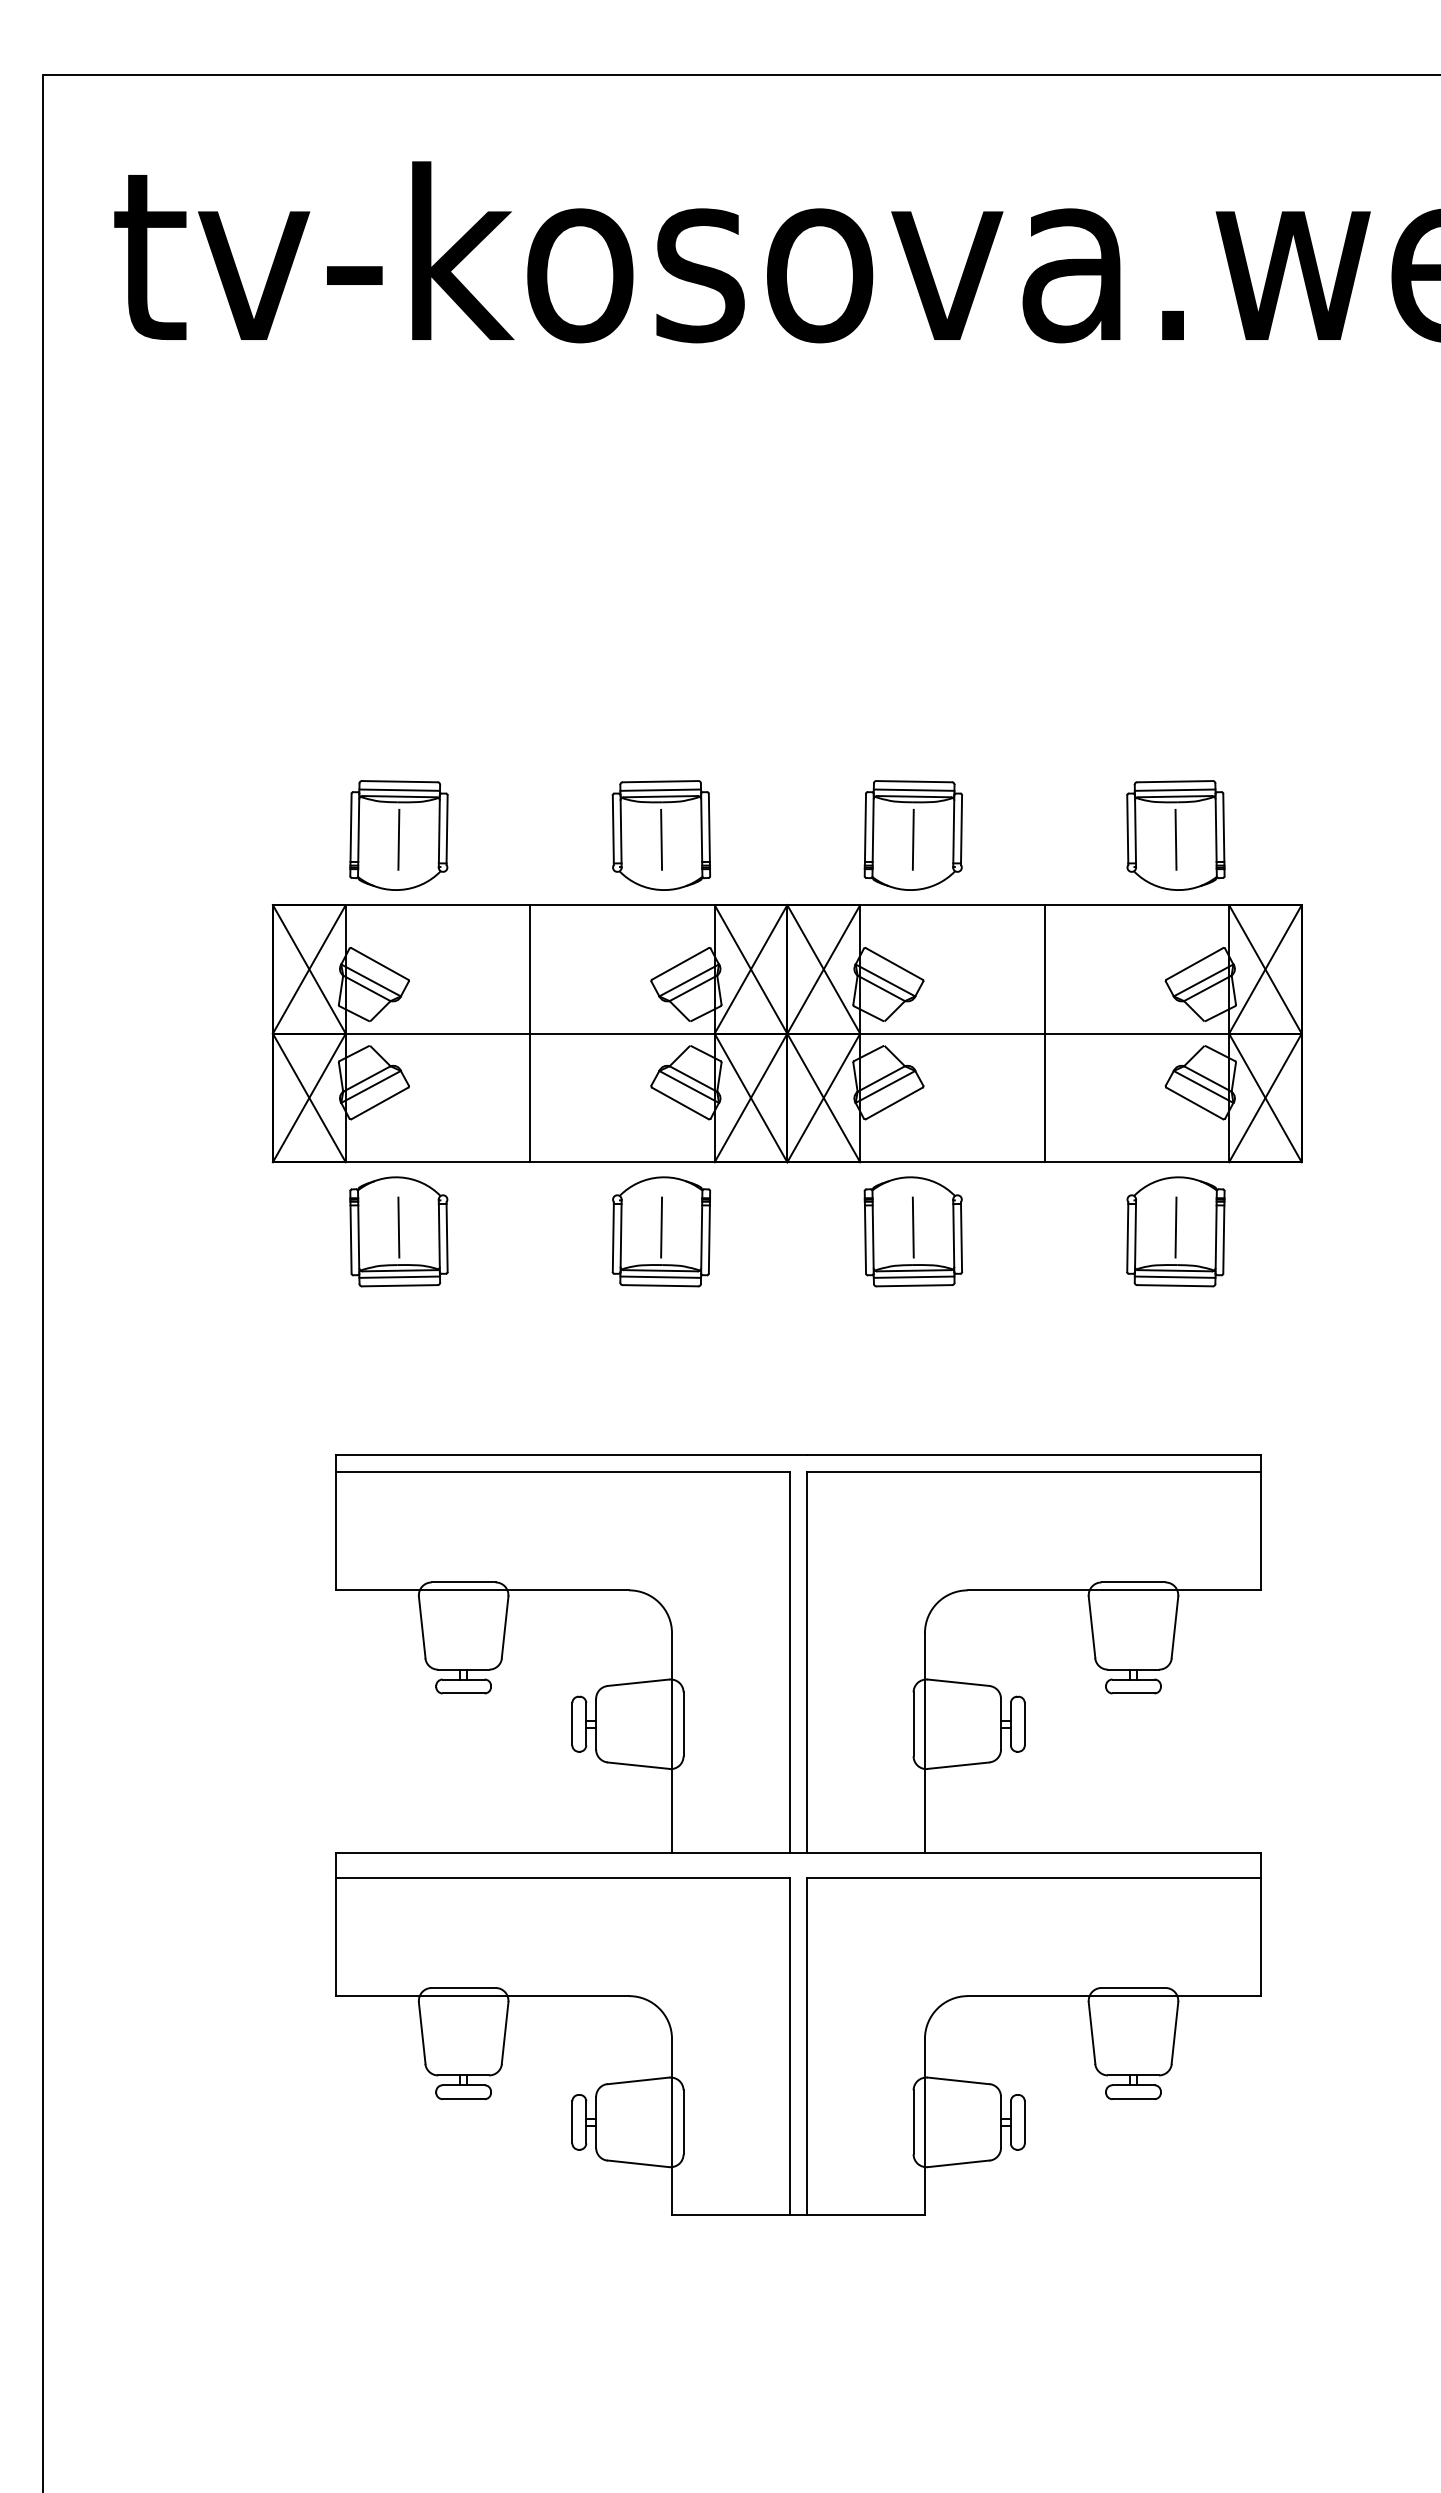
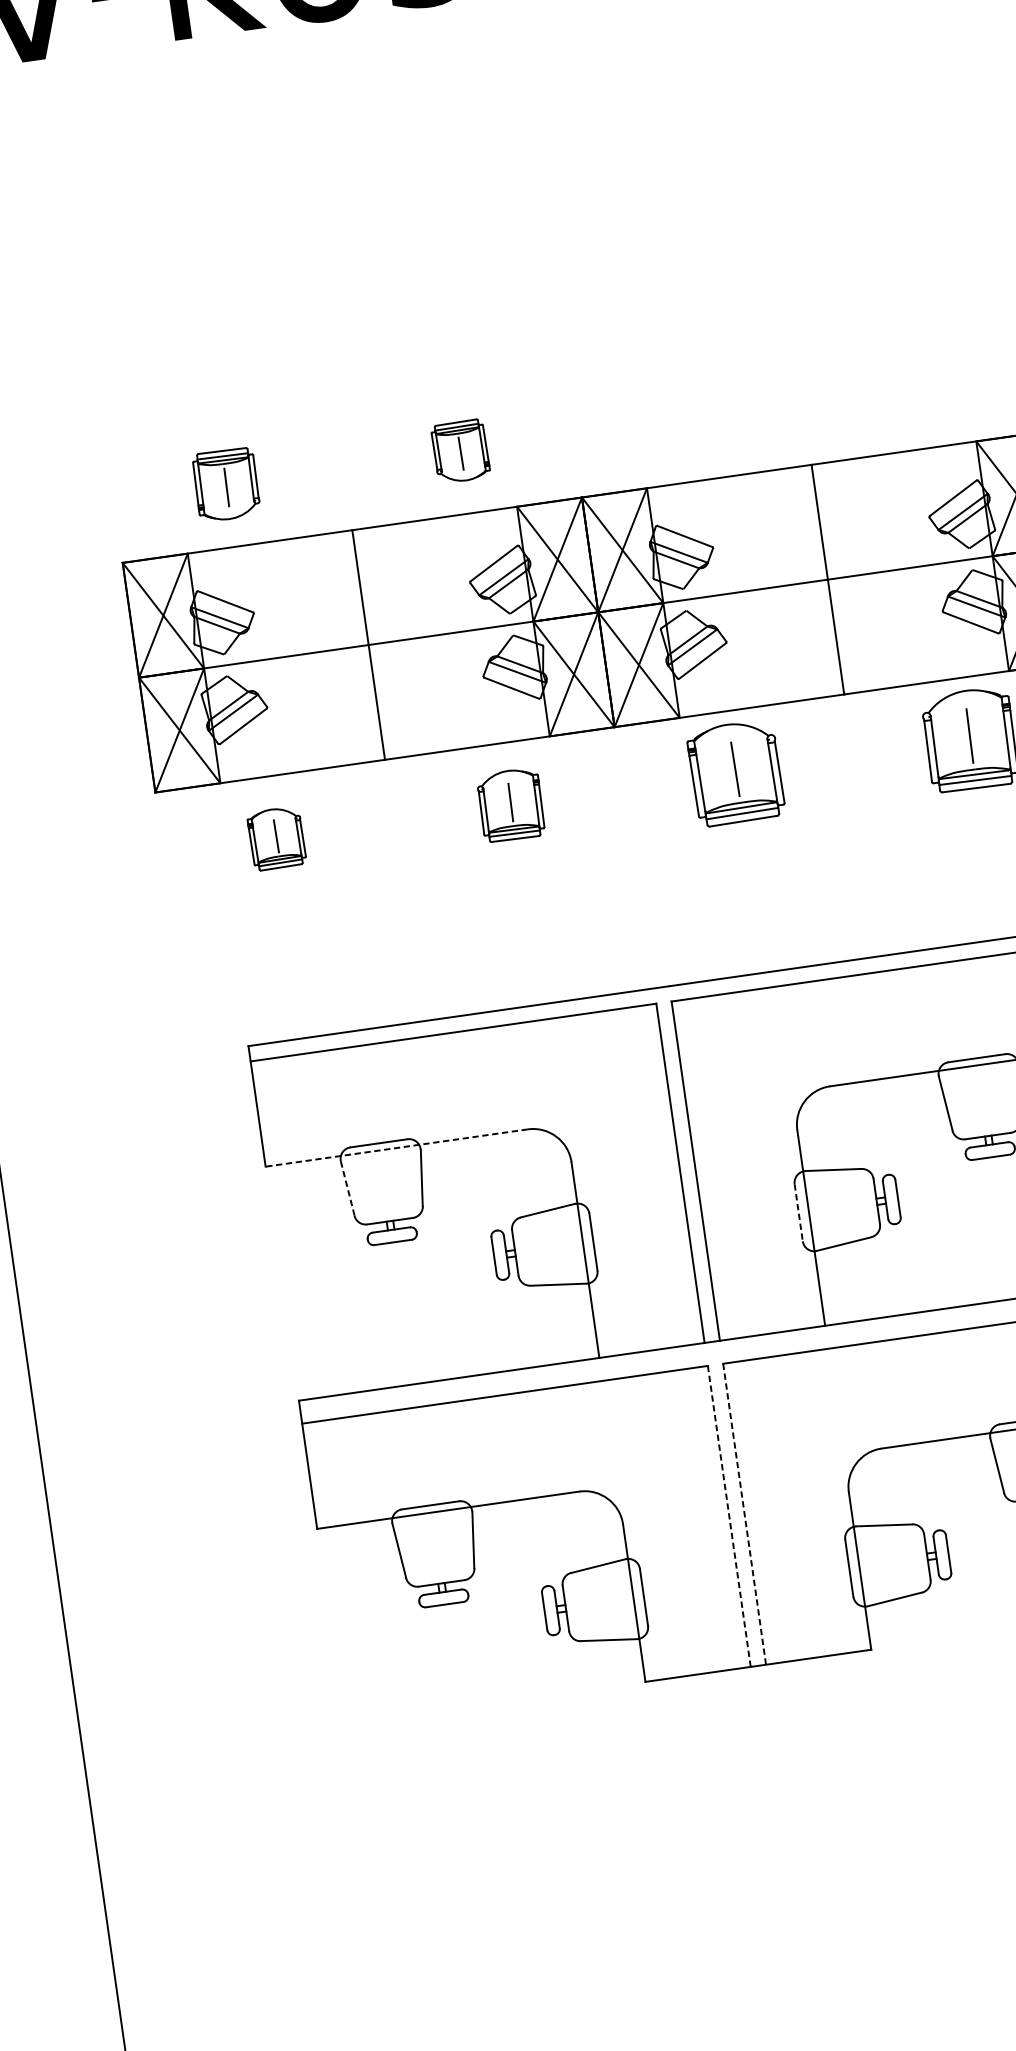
part: (398, 835) -> (225, 484), size x0.7
part: (661, 835) -> (460, 451), size x0.6
part: (912, 835) -> (684, 419), removed
part: (1175, 835) -> (919, 386), removed
part: (398, 1231) -> (276, 838), size x0.6
part: (661, 1231) -> (511, 804), size x0.7
line: (482, 1590) -> (396, 1148), solid -> dashed
line: (422, 1627) -> (348, 1188), solid -> dashed
line: (913, 1724) -> (798, 1213), solid -> dashed
line: (789, 2046) -> (728, 1516), solid -> dashed
line: (807, 2046) -> (744, 1513), solid -> dashed

